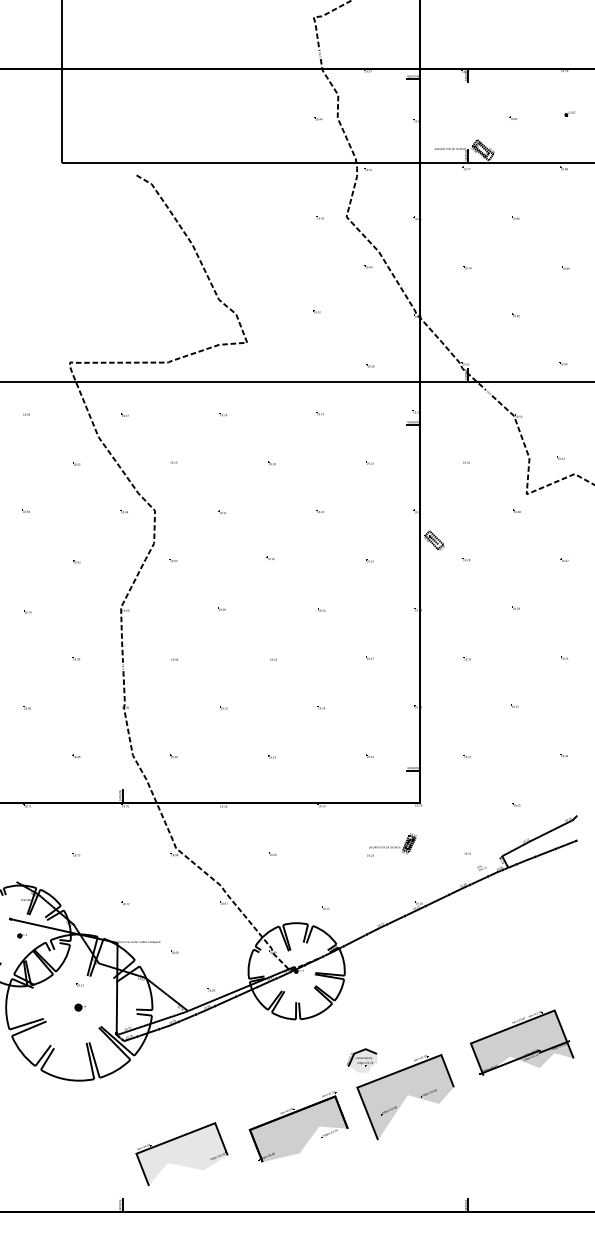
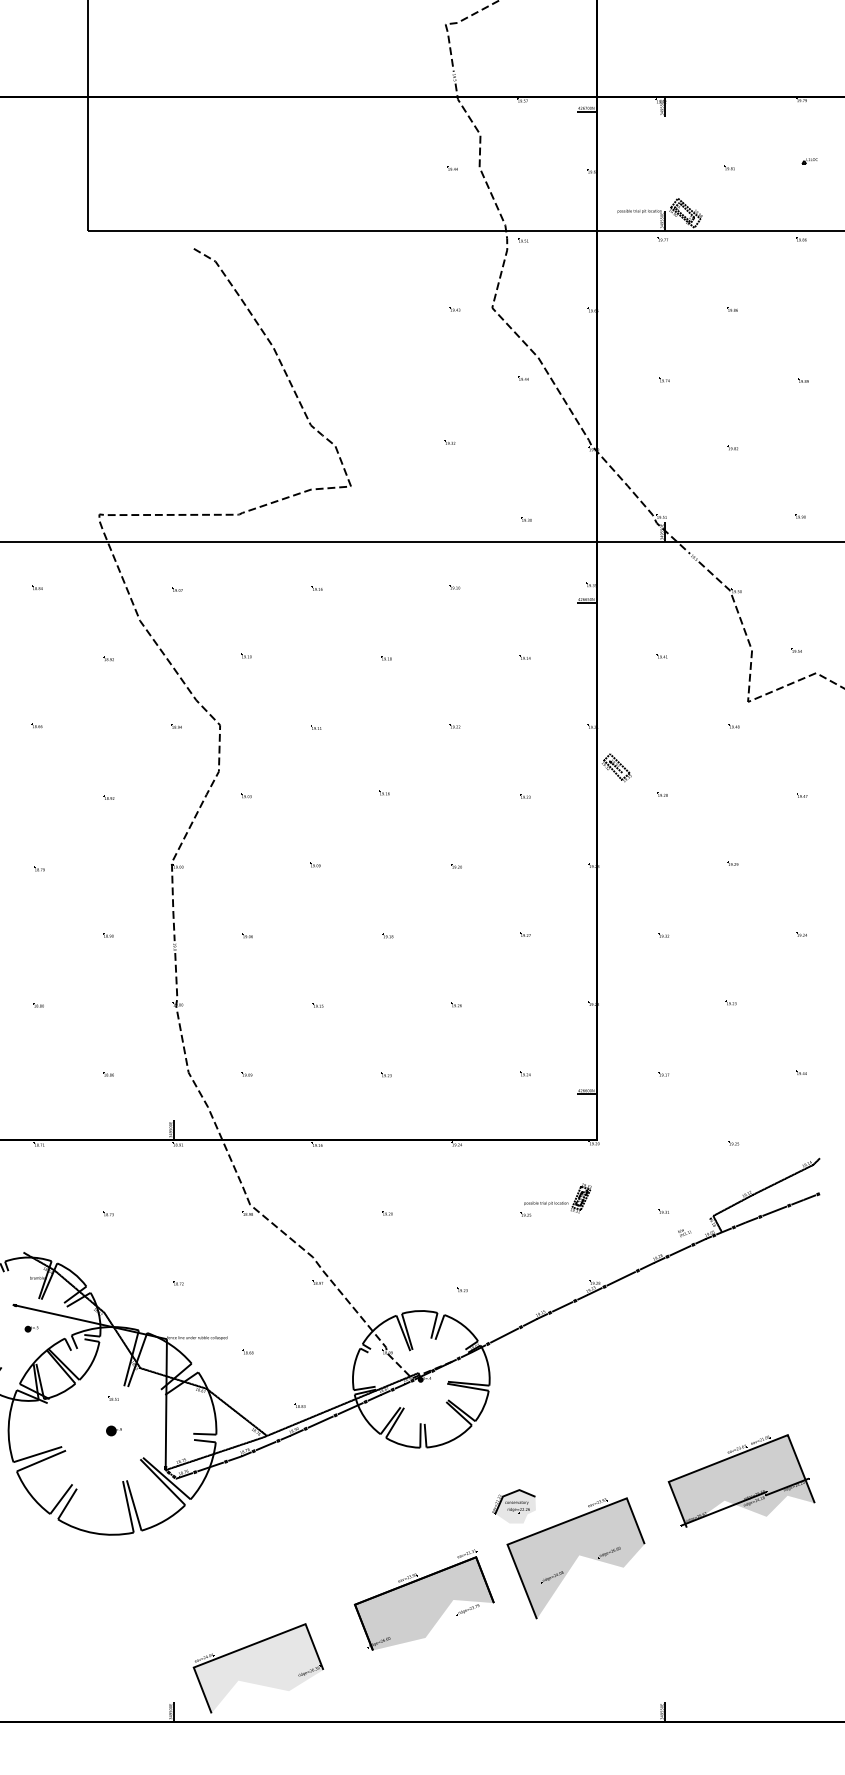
part: (175, 1139) -> (249, 1647), moved

